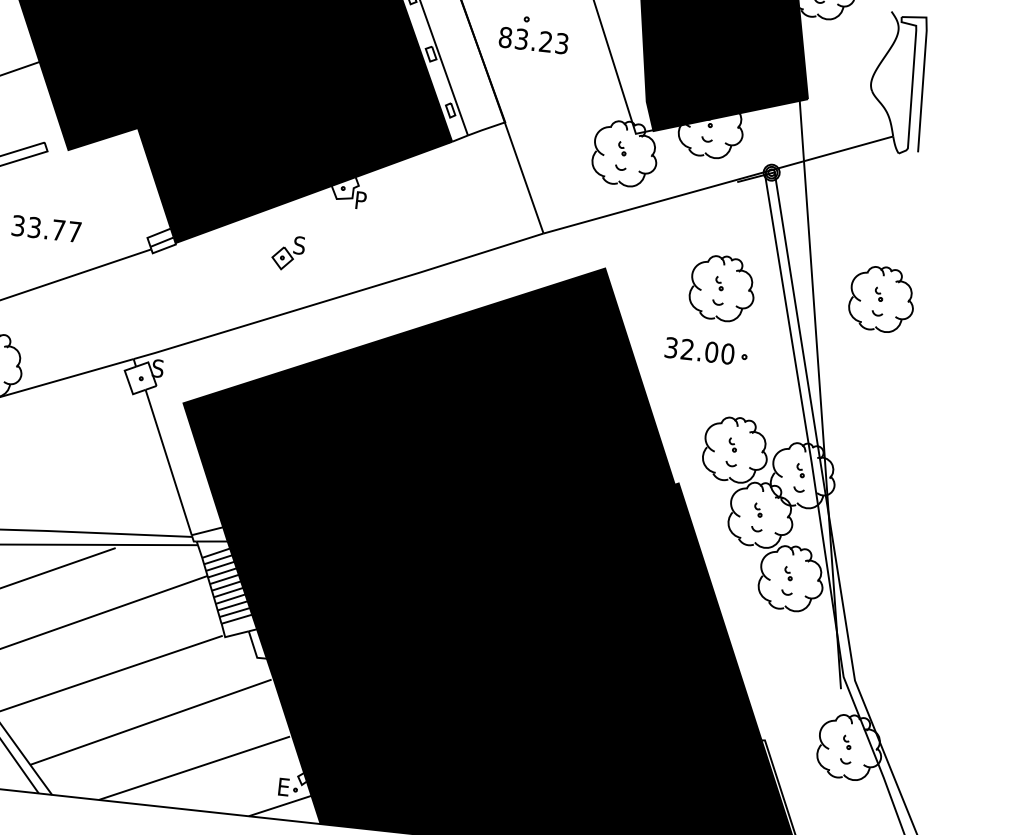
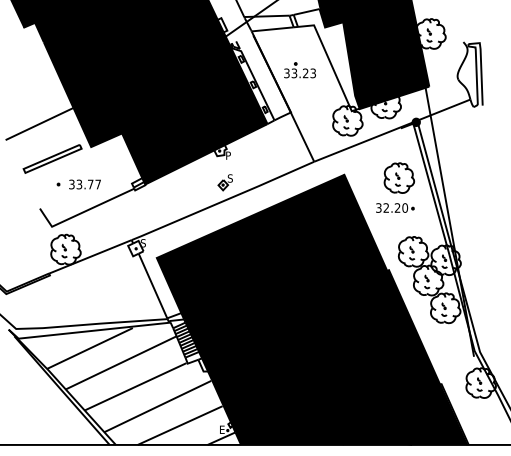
text: (504, 37) -> (286, 73), 83.23 -> 33.23
part: (285, 252) -> (224, 182), moved
part: (882, 297) -> (473, 174), removed
text: (711, 351) -> (397, 207), 32.00 -> 32.20

